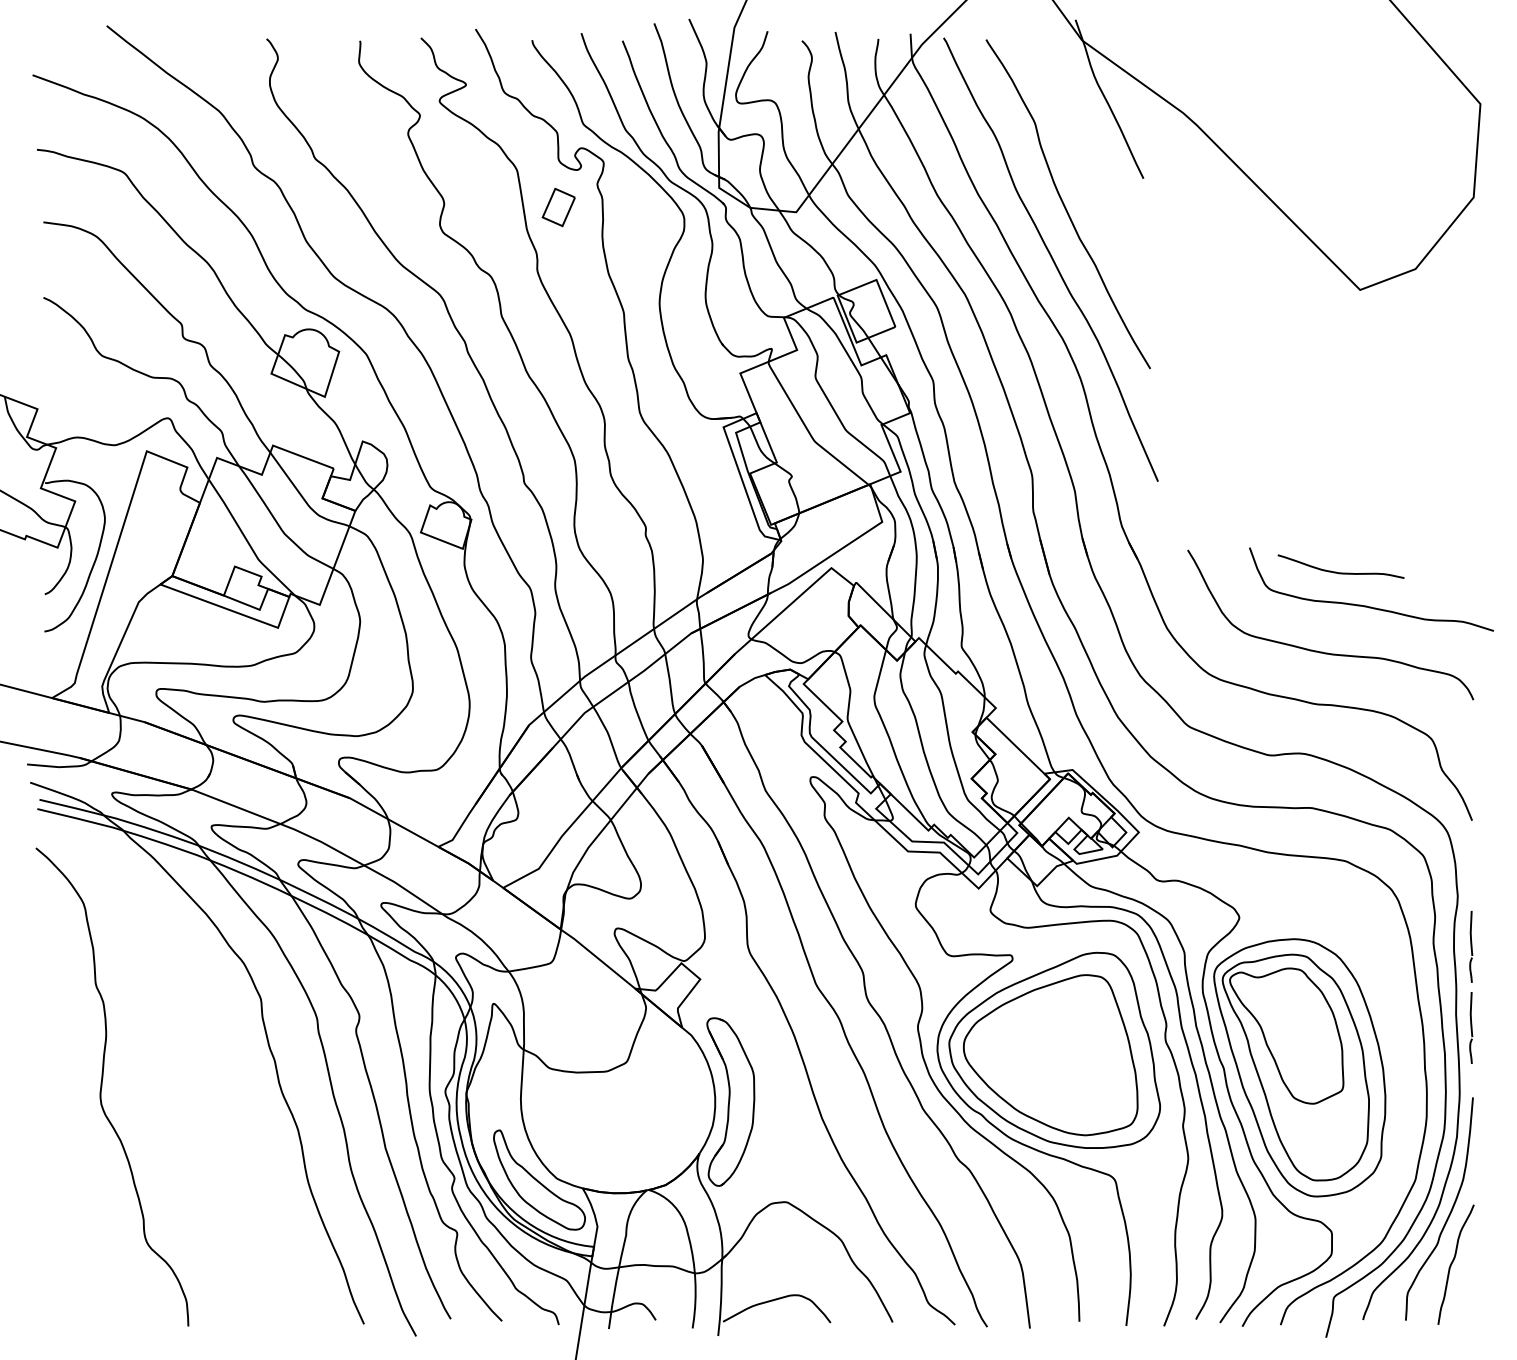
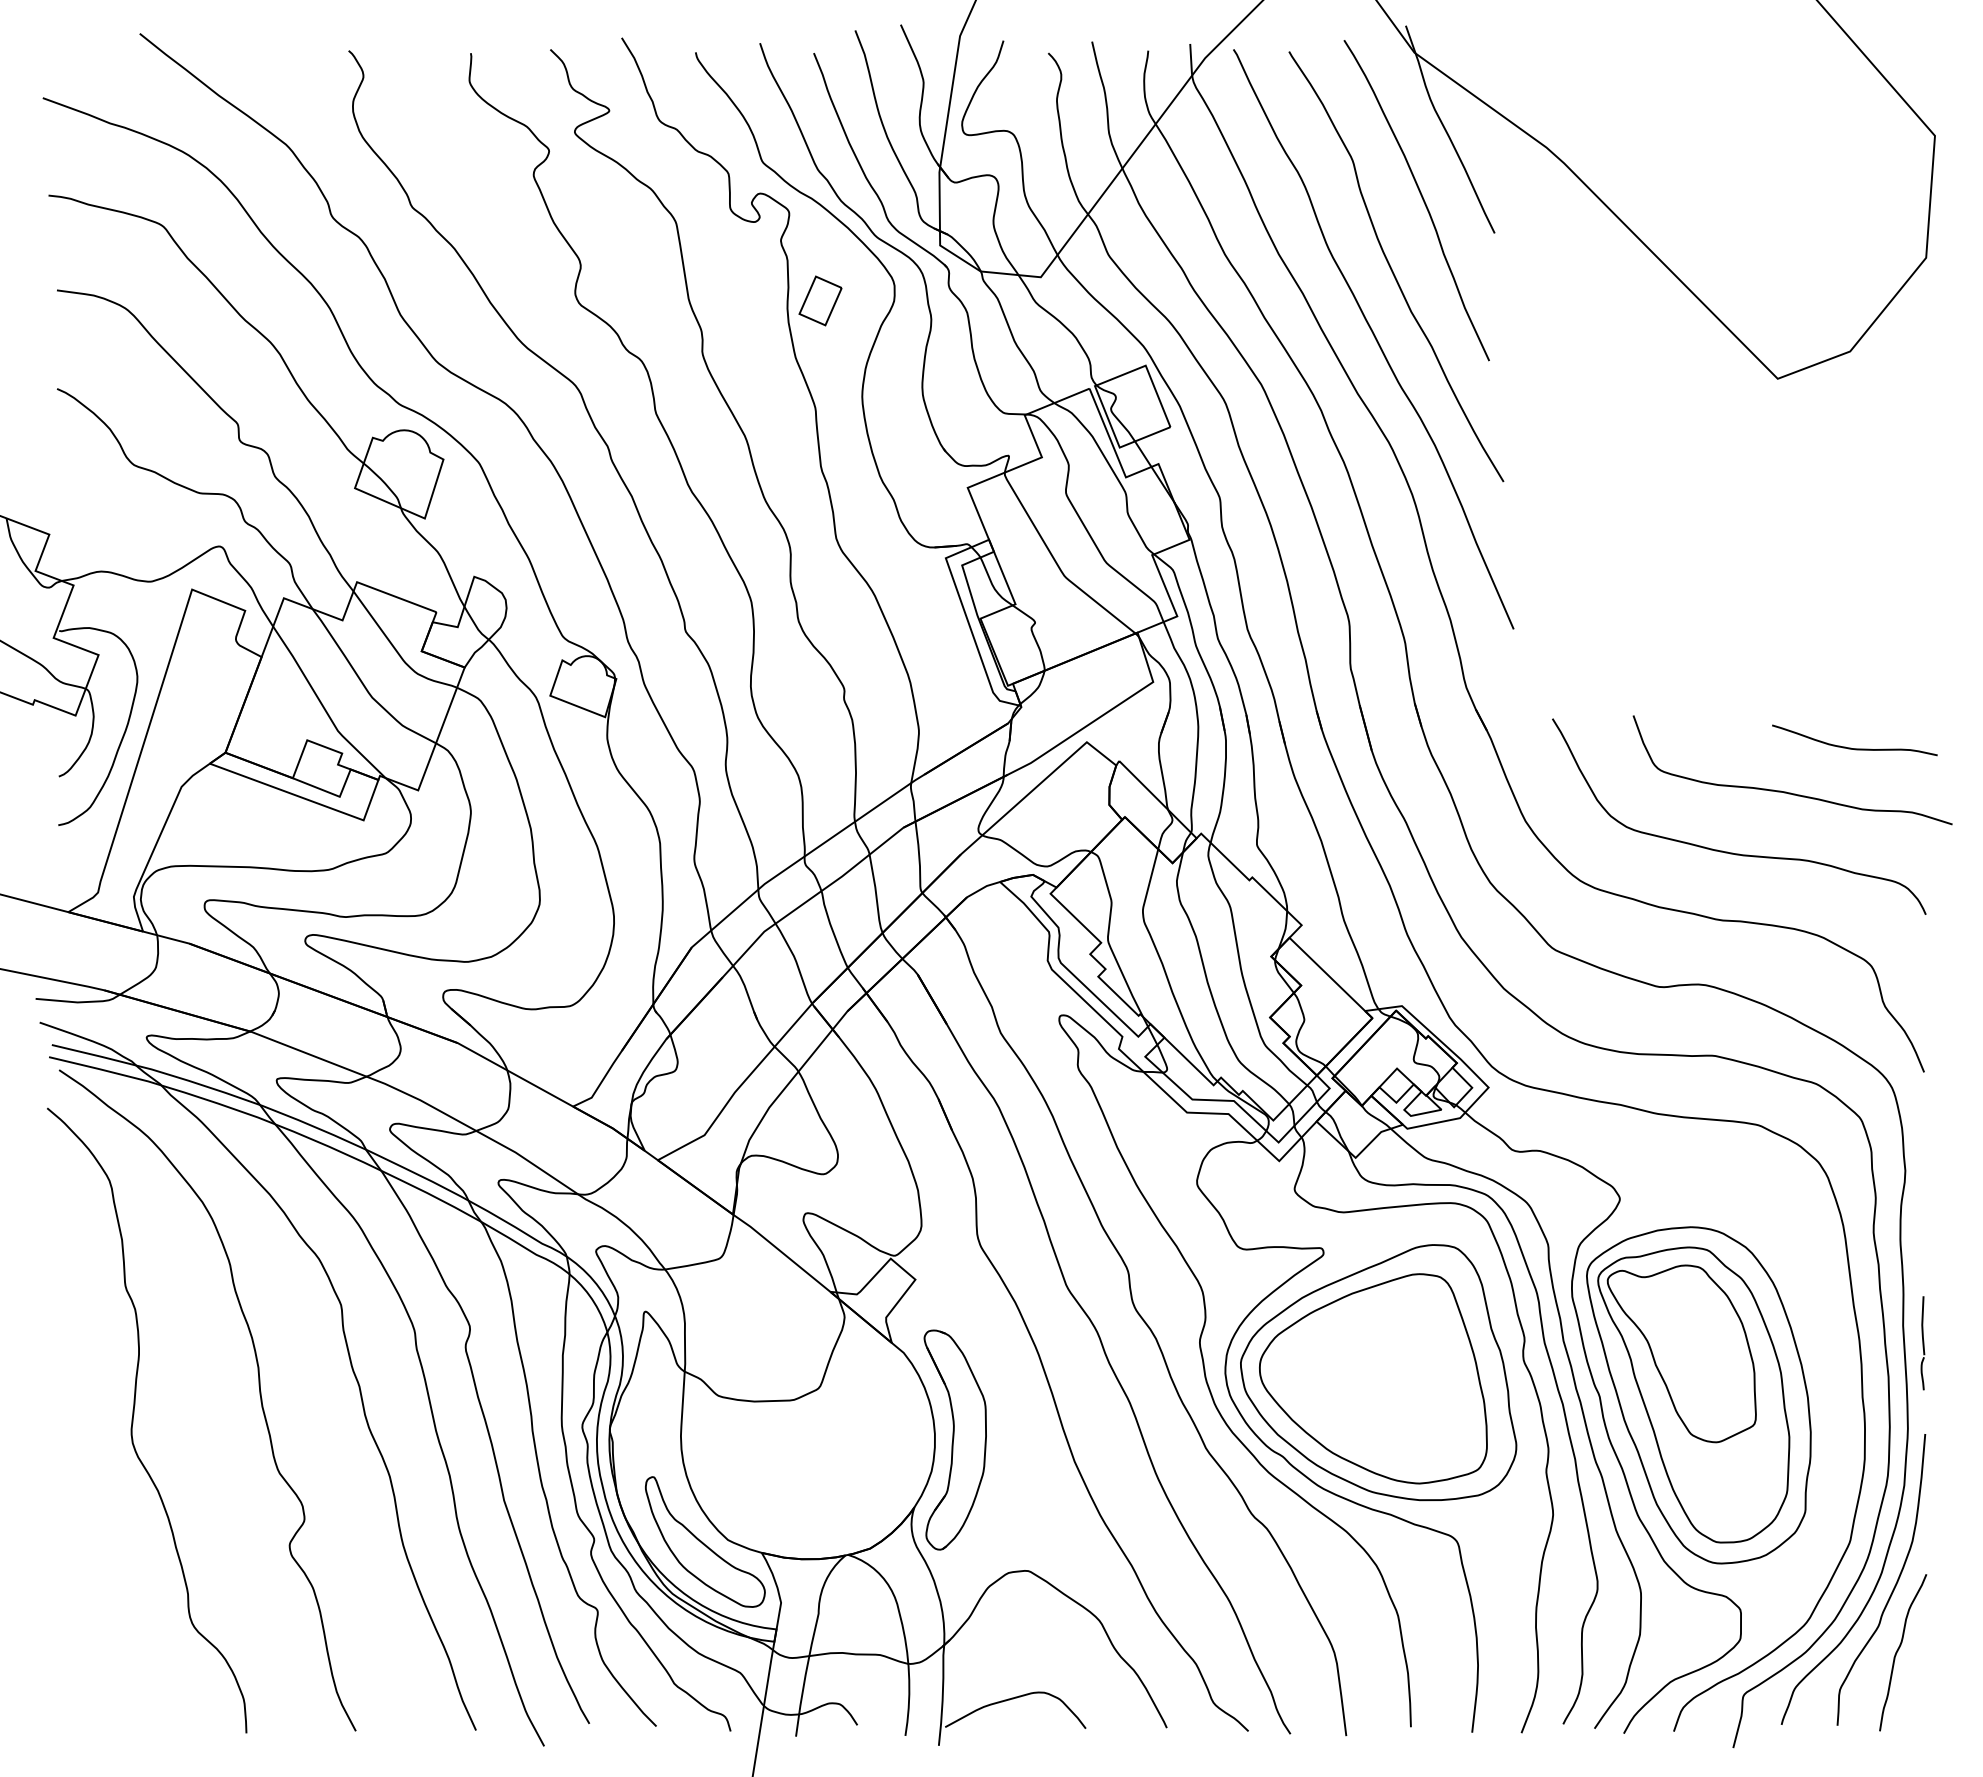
curve: (1087, 151) -> (1421, 197), added
part: (558, 207) -> (820, 300), moved
curve: (1338, 572) -> (1851, 747), moved
part: (1470, 947) -> (1922, 1237), removed
curve: (198, 1067) -> (259, 1395), added

